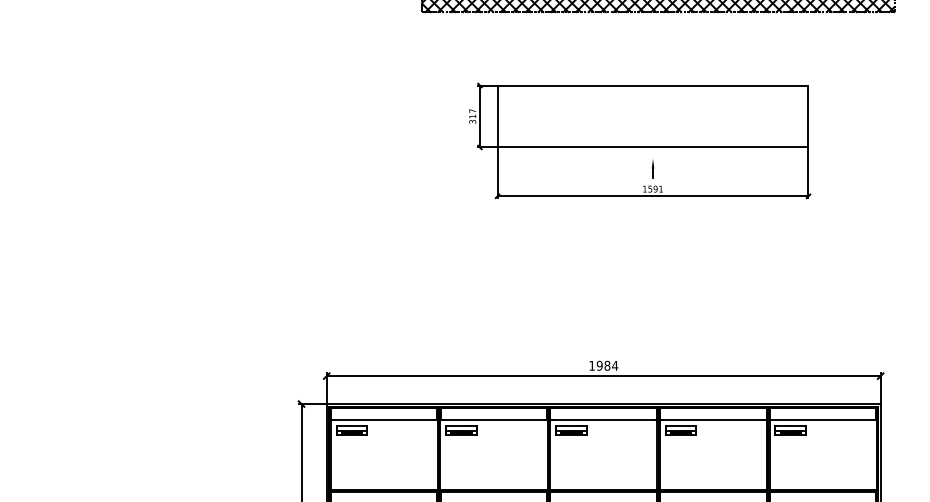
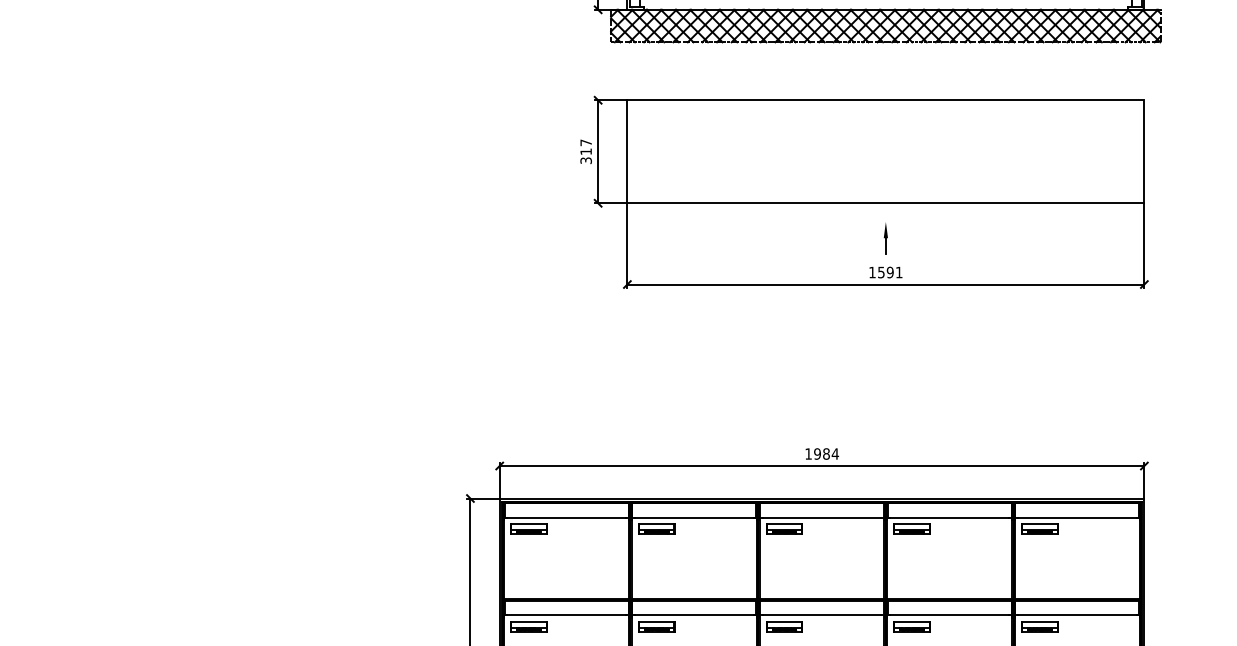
part: (640, 140) -> (864, 191), size x1.43

